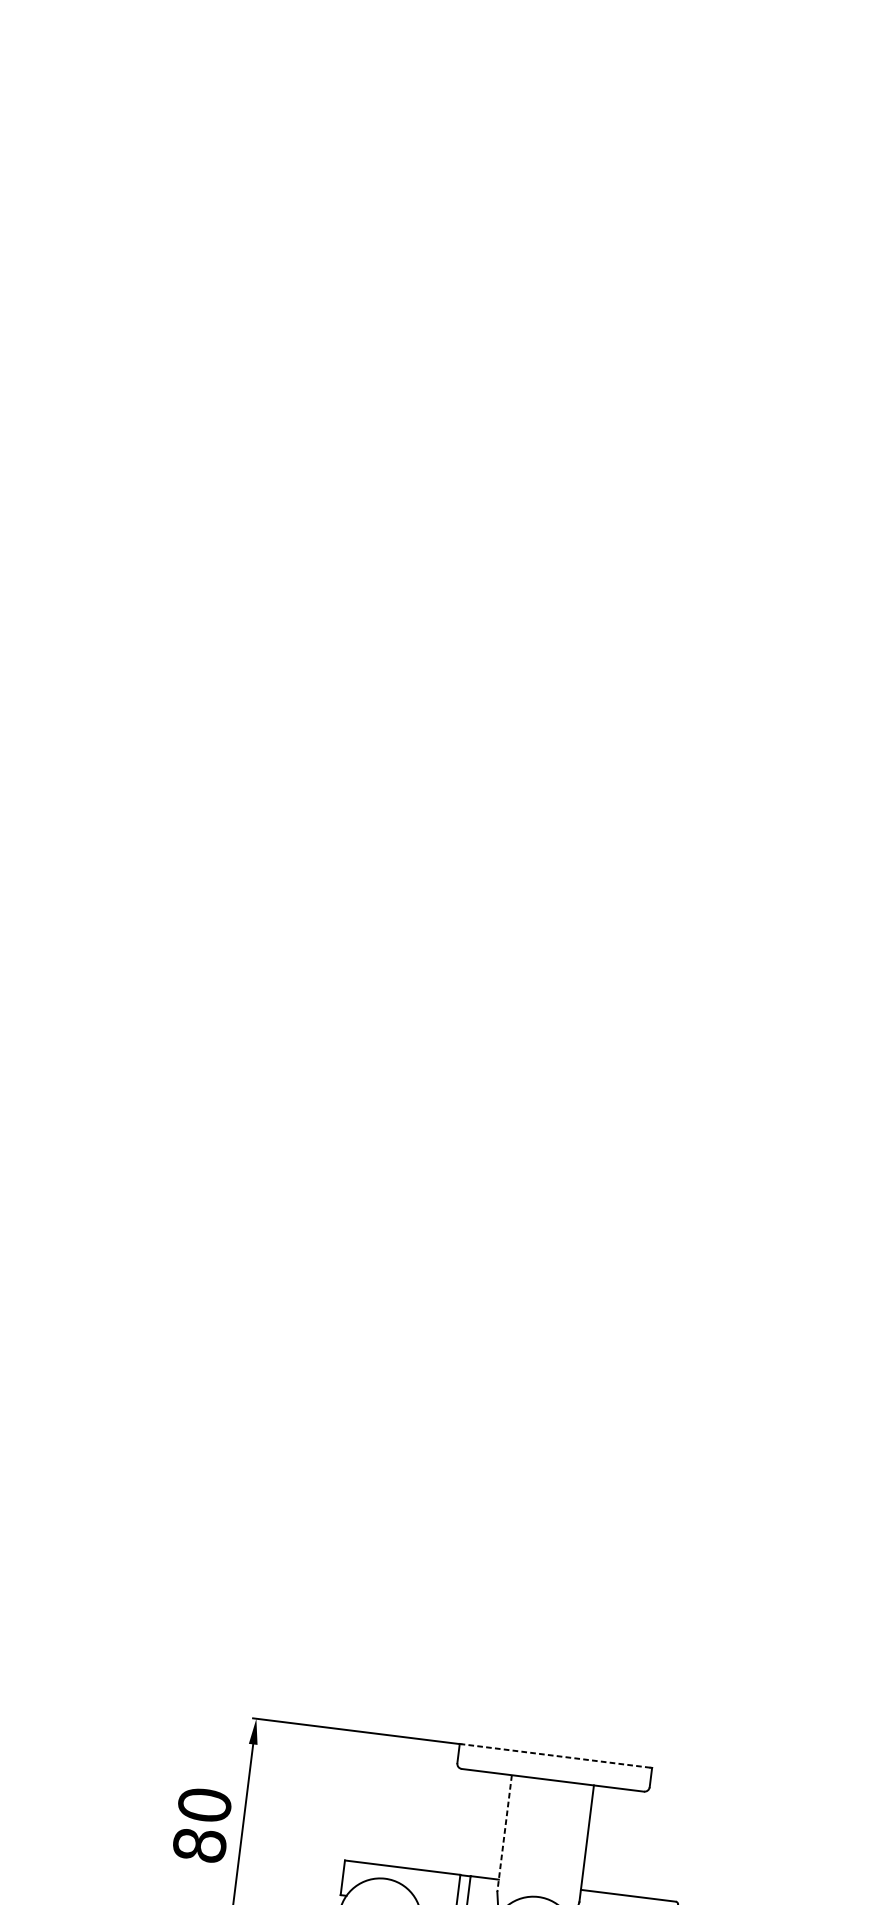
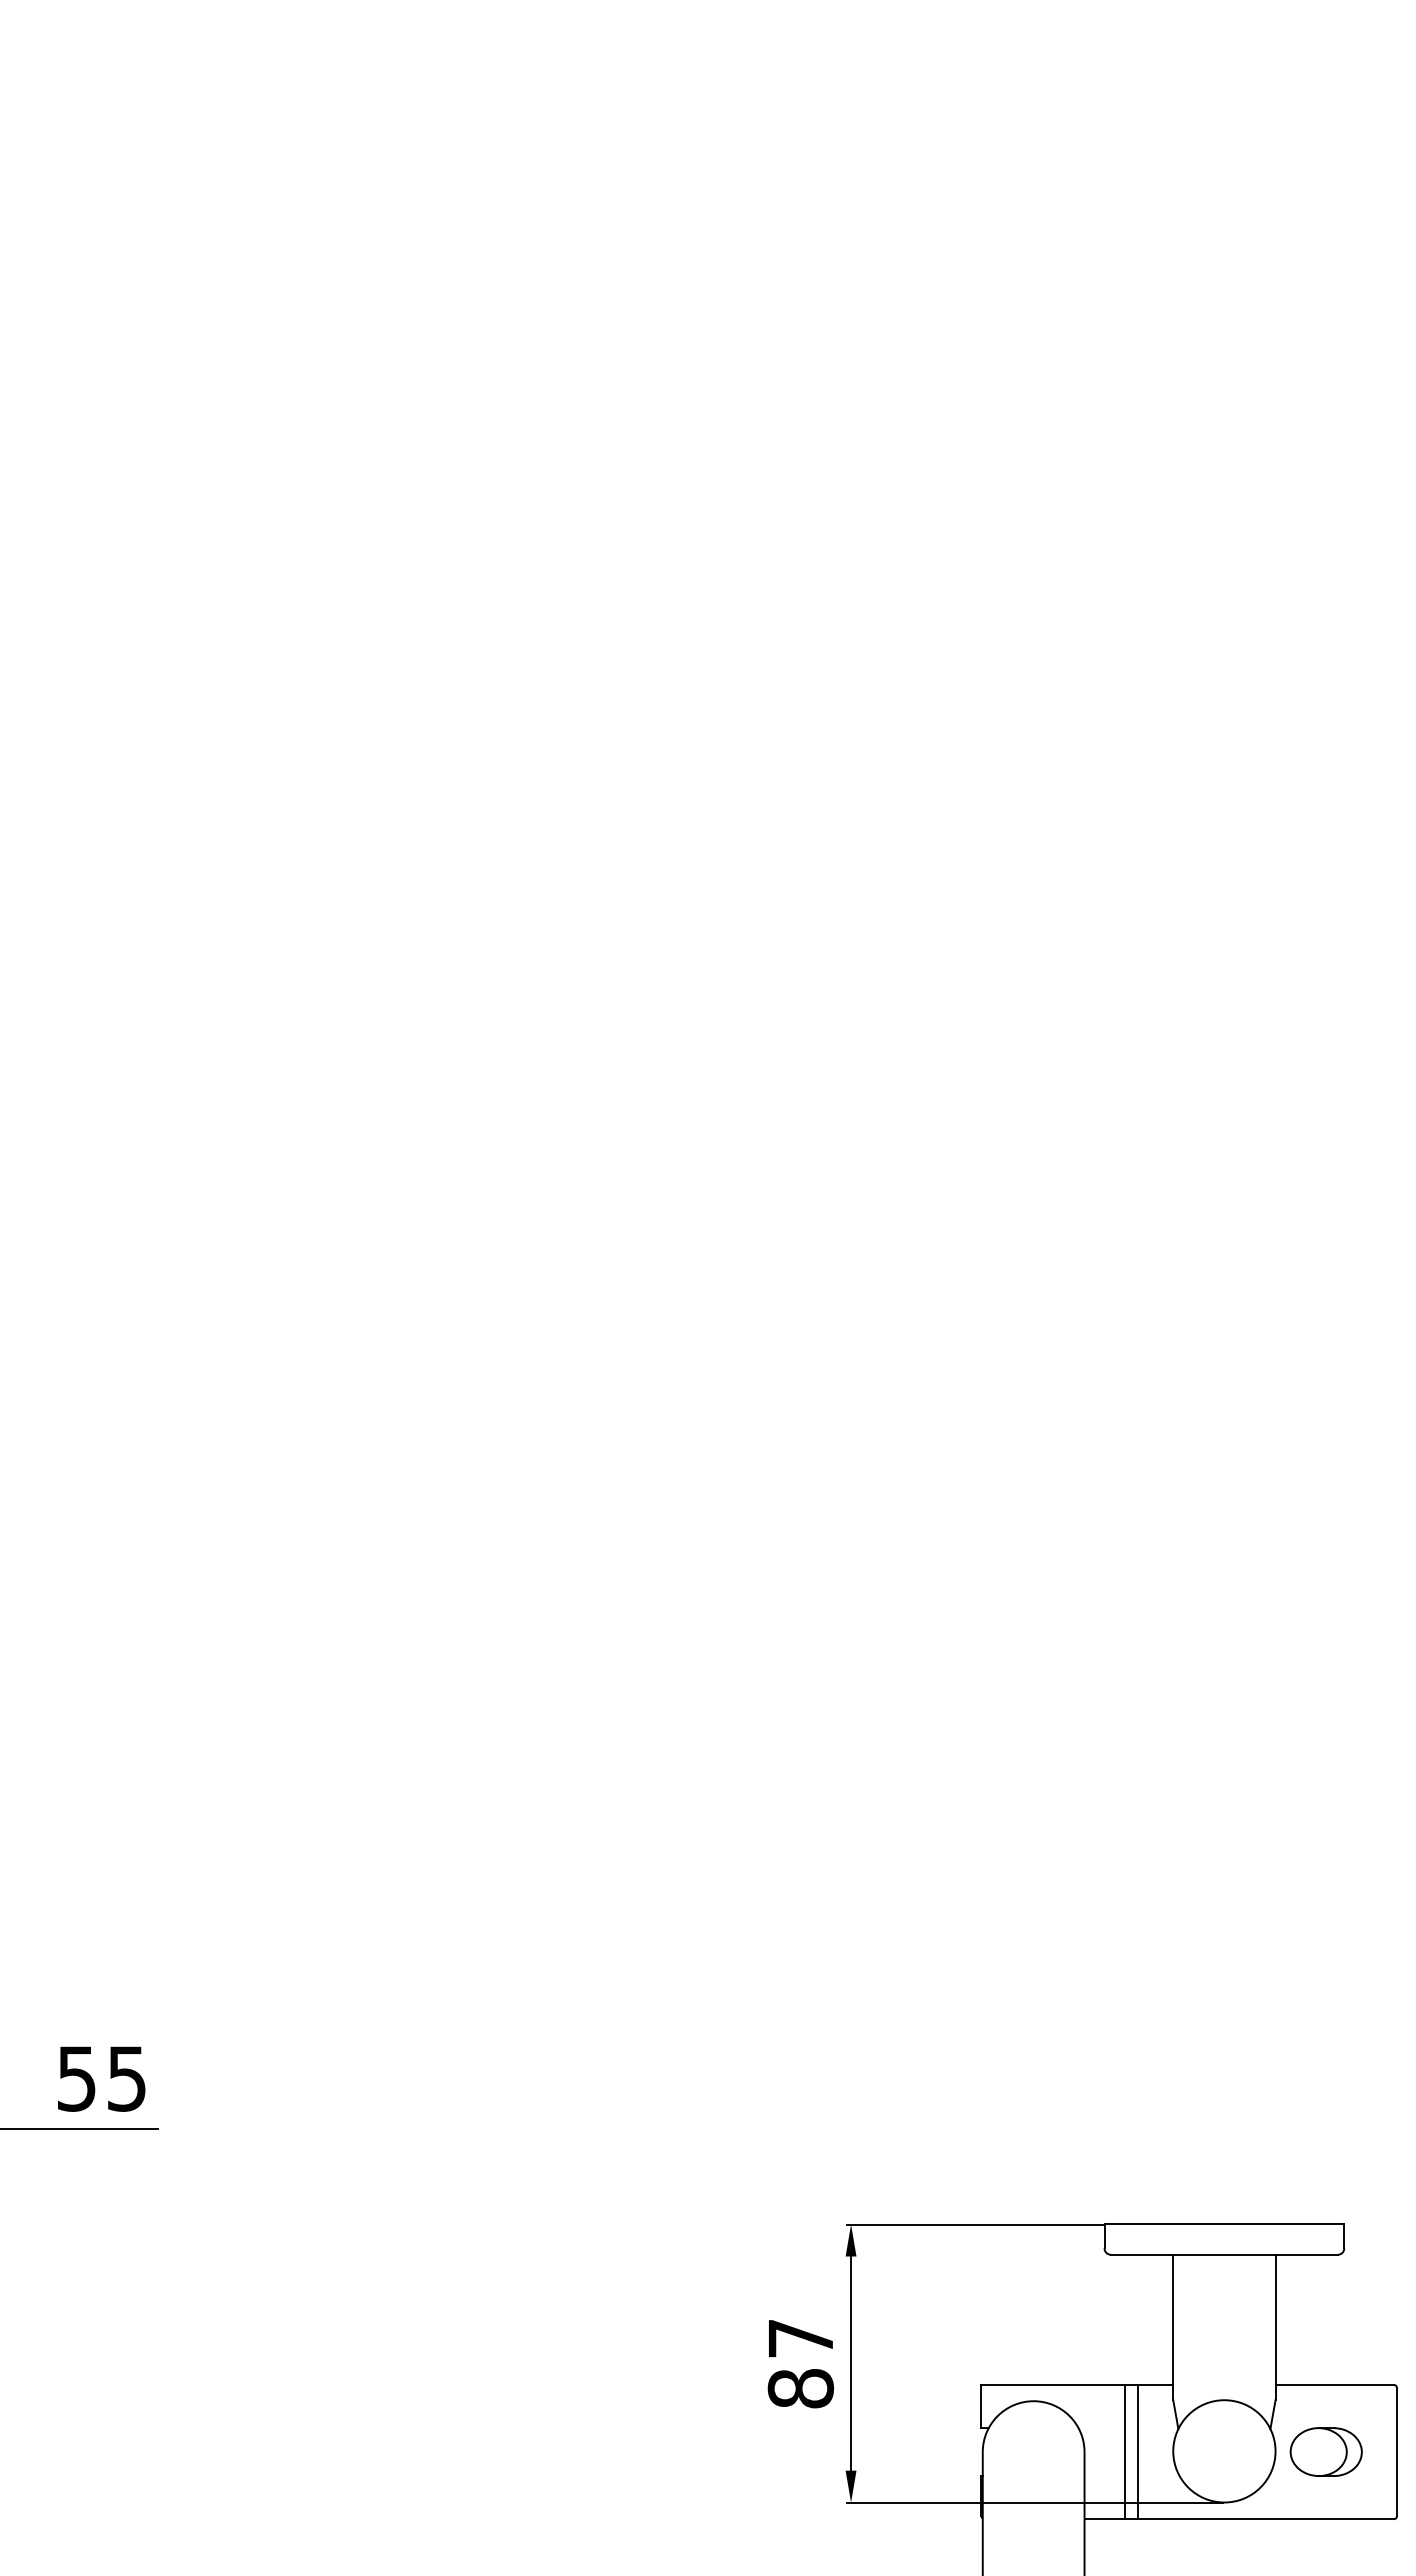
line: (556, 1756) -> (1224, 2224), dashed -> solid
text: (204, 1805) -> (800, 2338), 80 -> 87
line: (504, 1833) -> (1173, 2327), dashed -> solid

